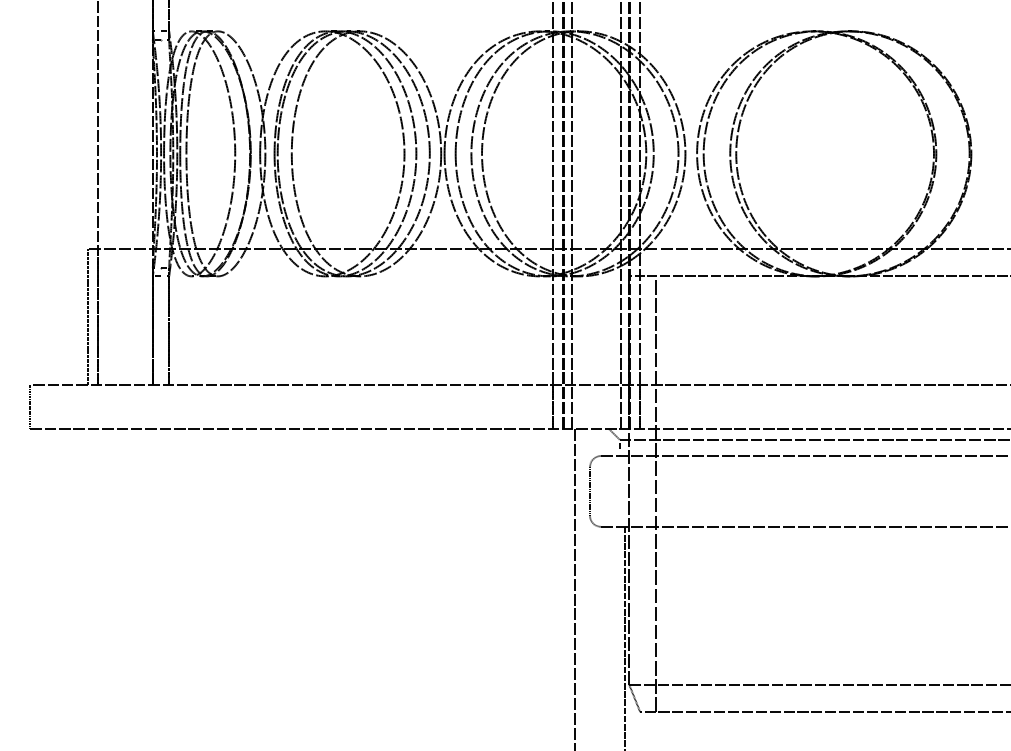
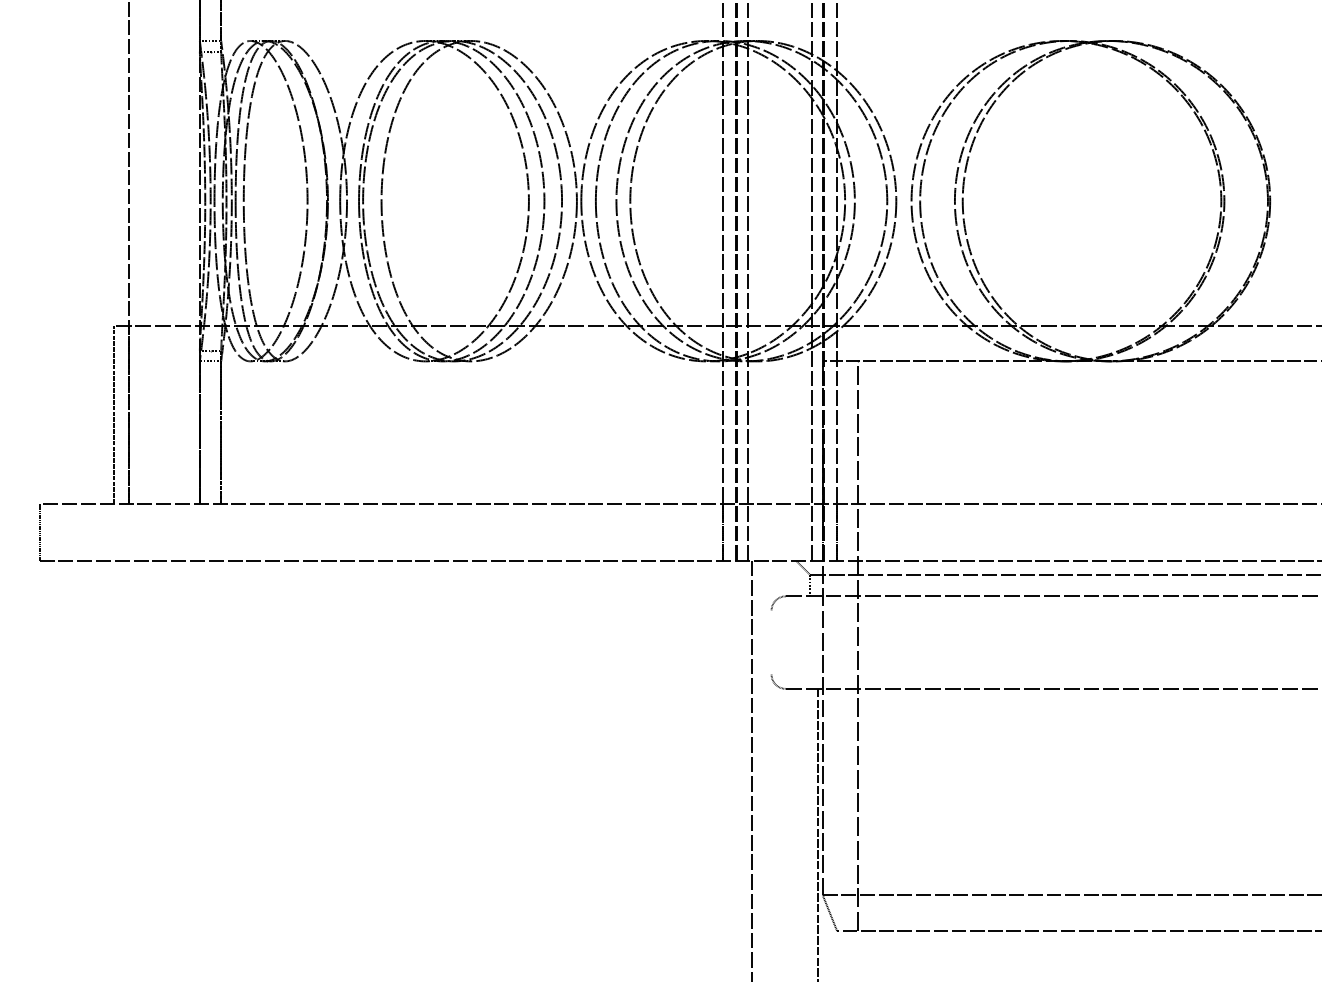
line: (589, 491) -> (771, 642), removed

